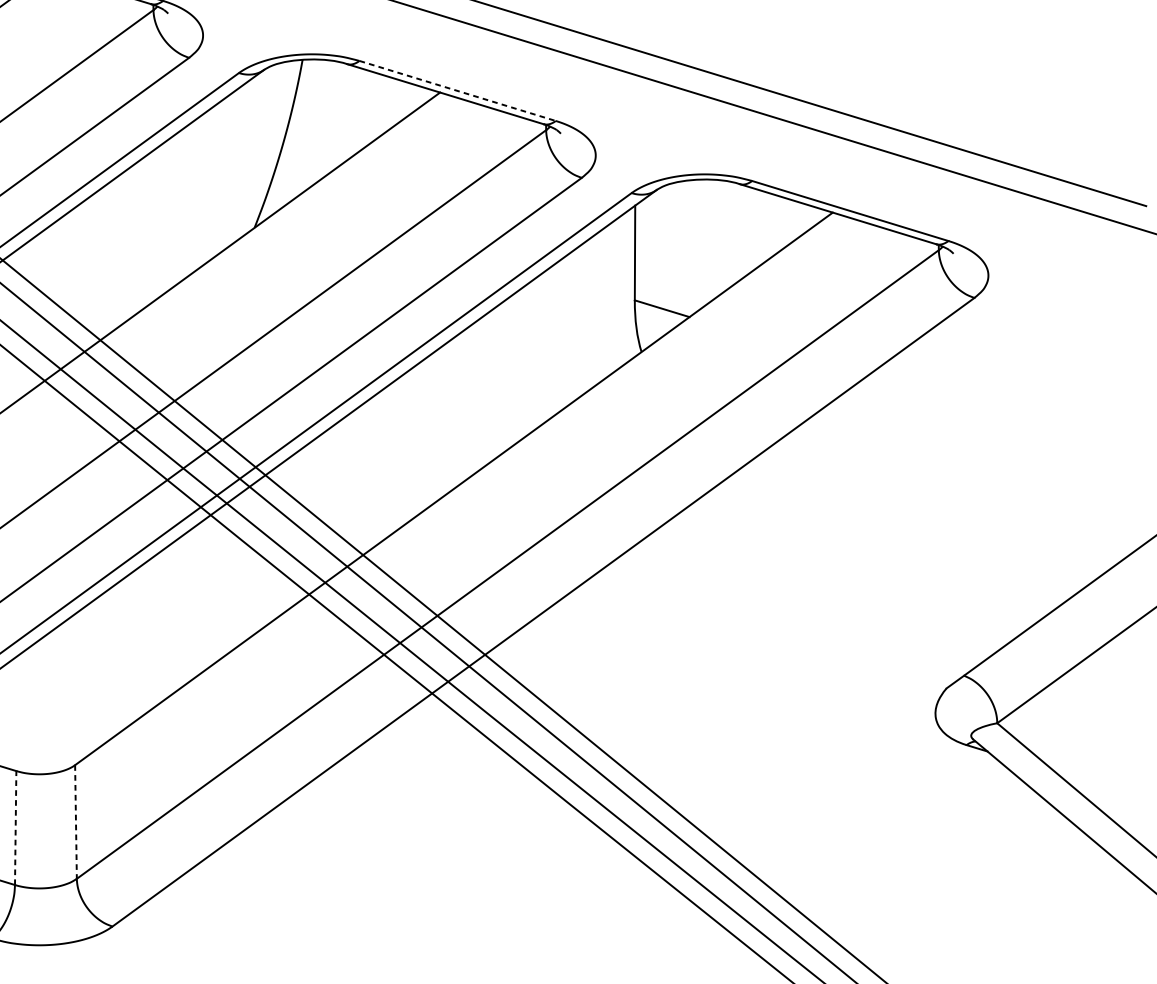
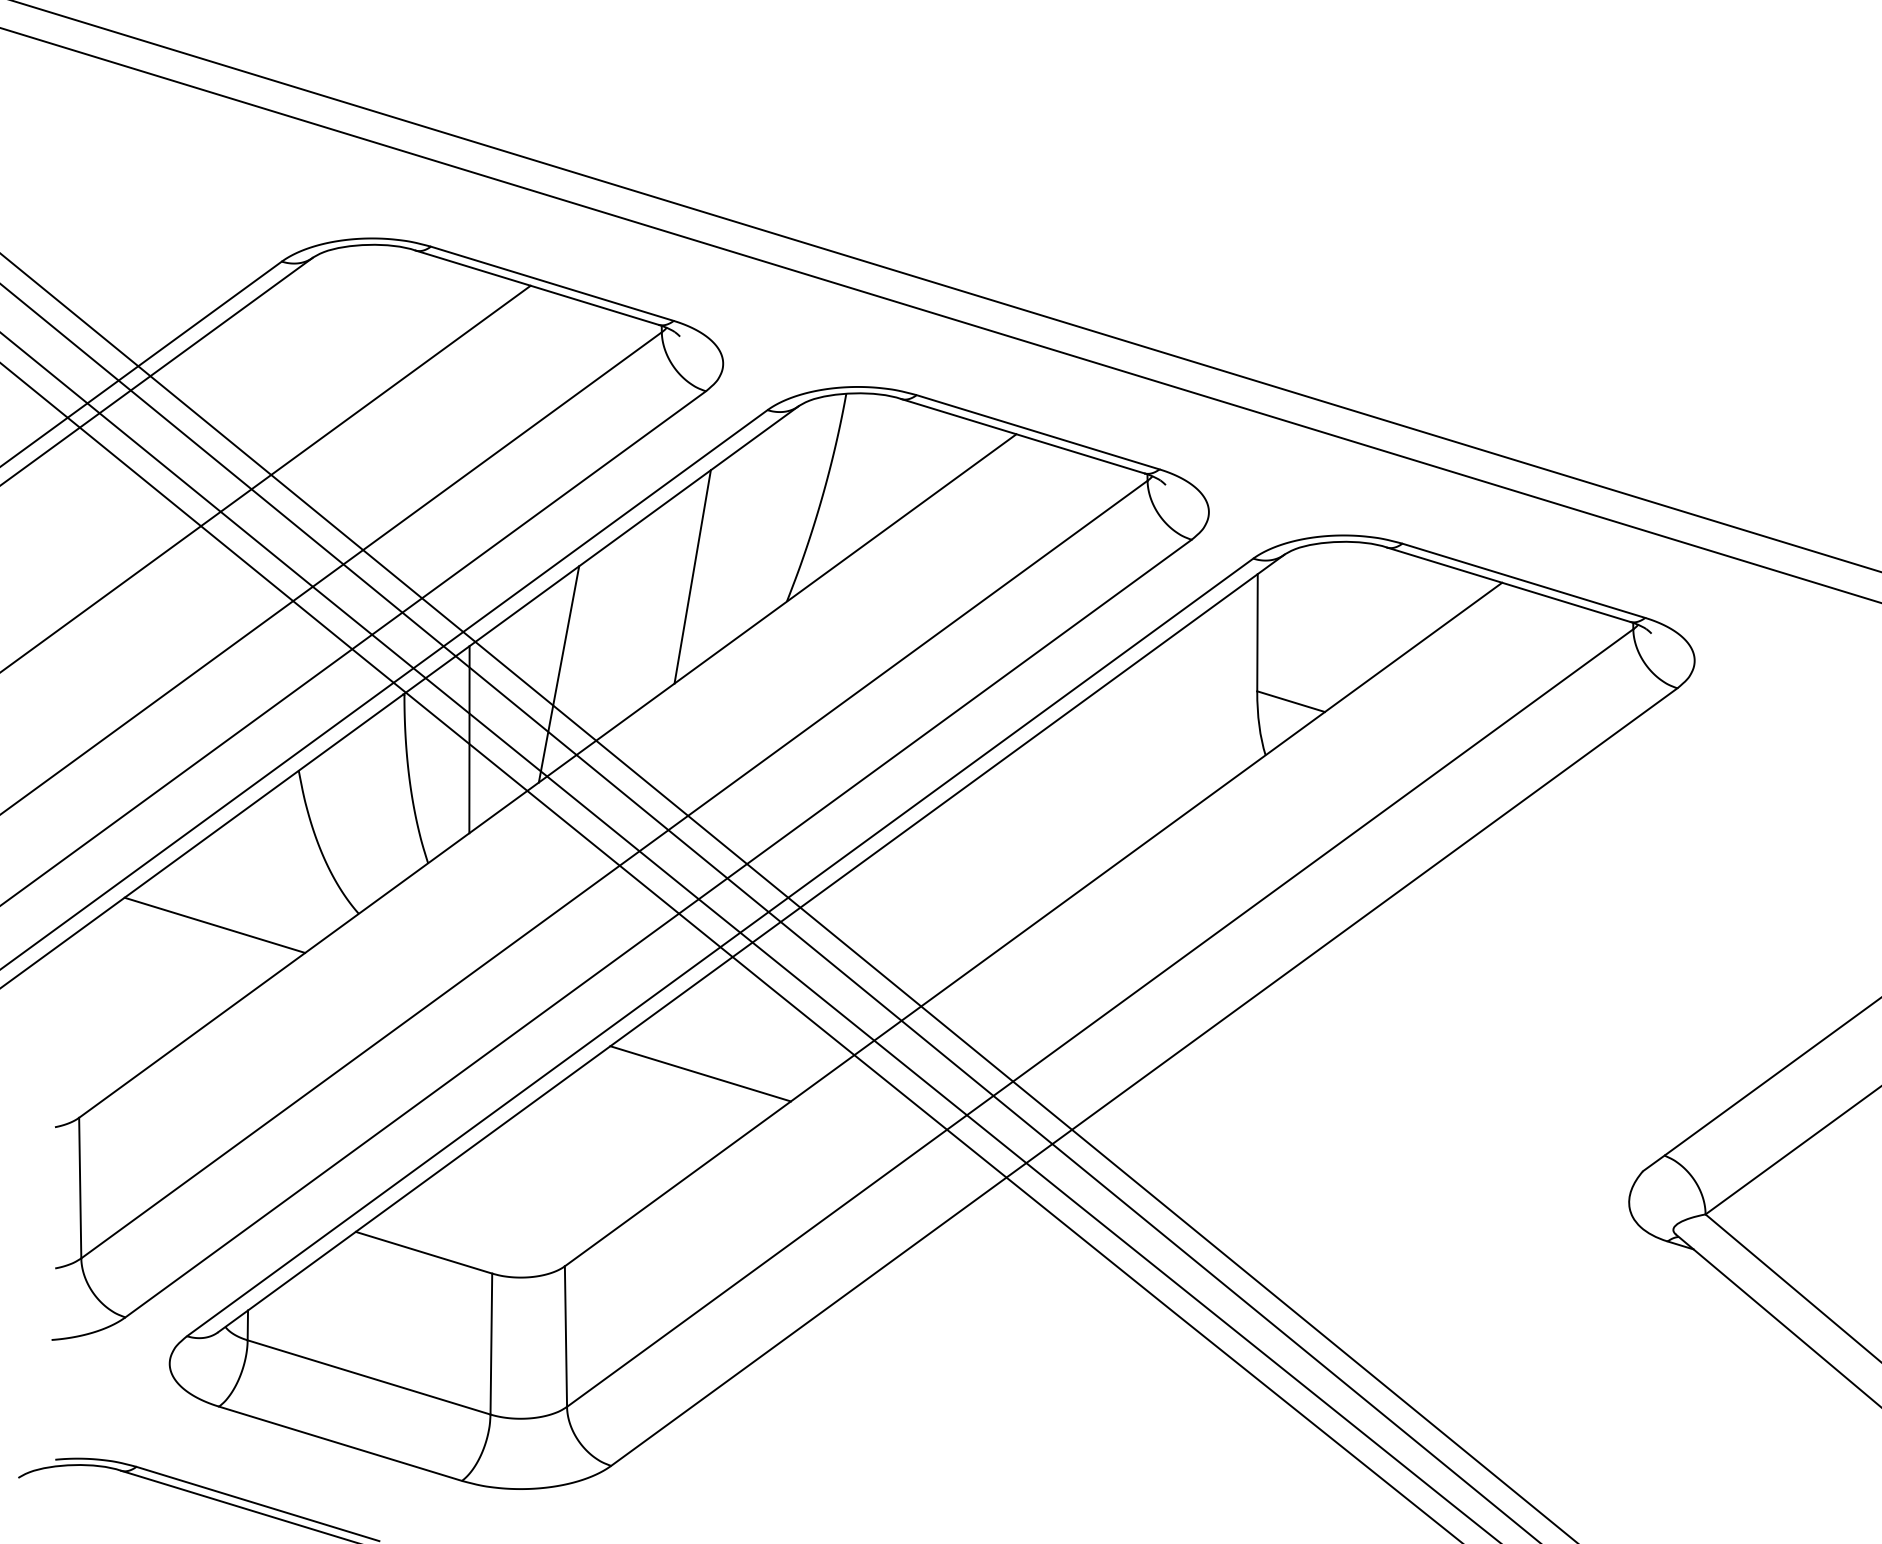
line: (457, 91) -> (1038, 432), dashed -> solid
line: (178, 207) -> (692, 576), added
line: (69, 286) -> (558, 674), added
line: (184, 609) -> (700, 1073), added
line: (75, 822) -> (565, 1337), dashed -> solid
line: (15, 827) -> (491, 1343), dashed -> solid

